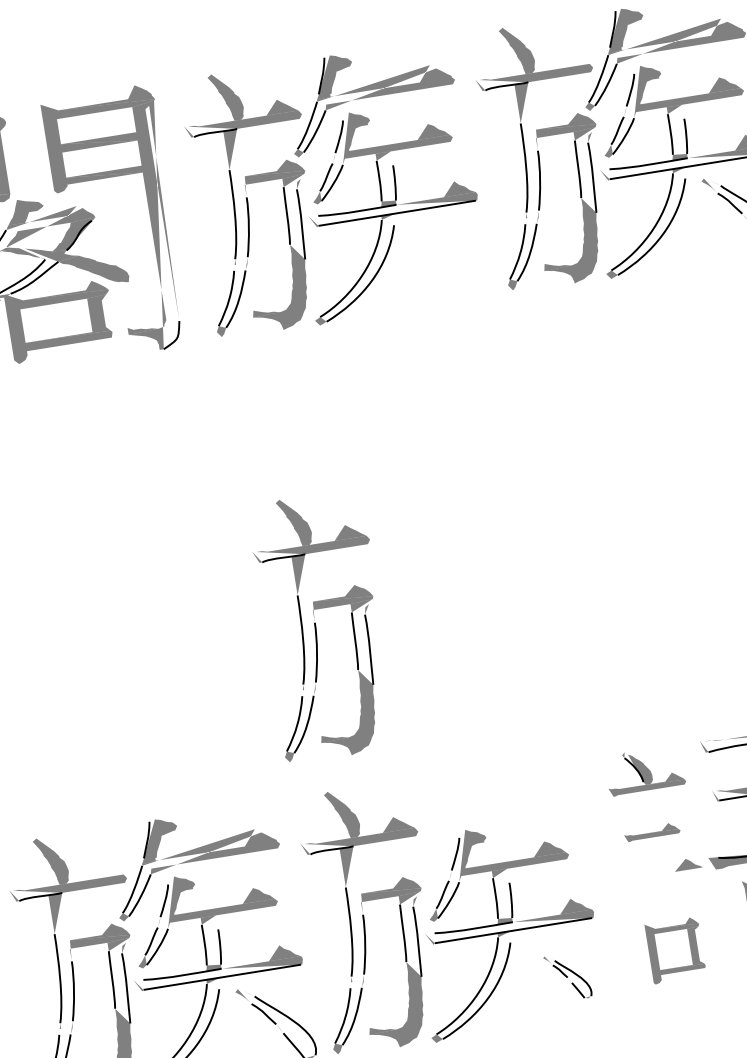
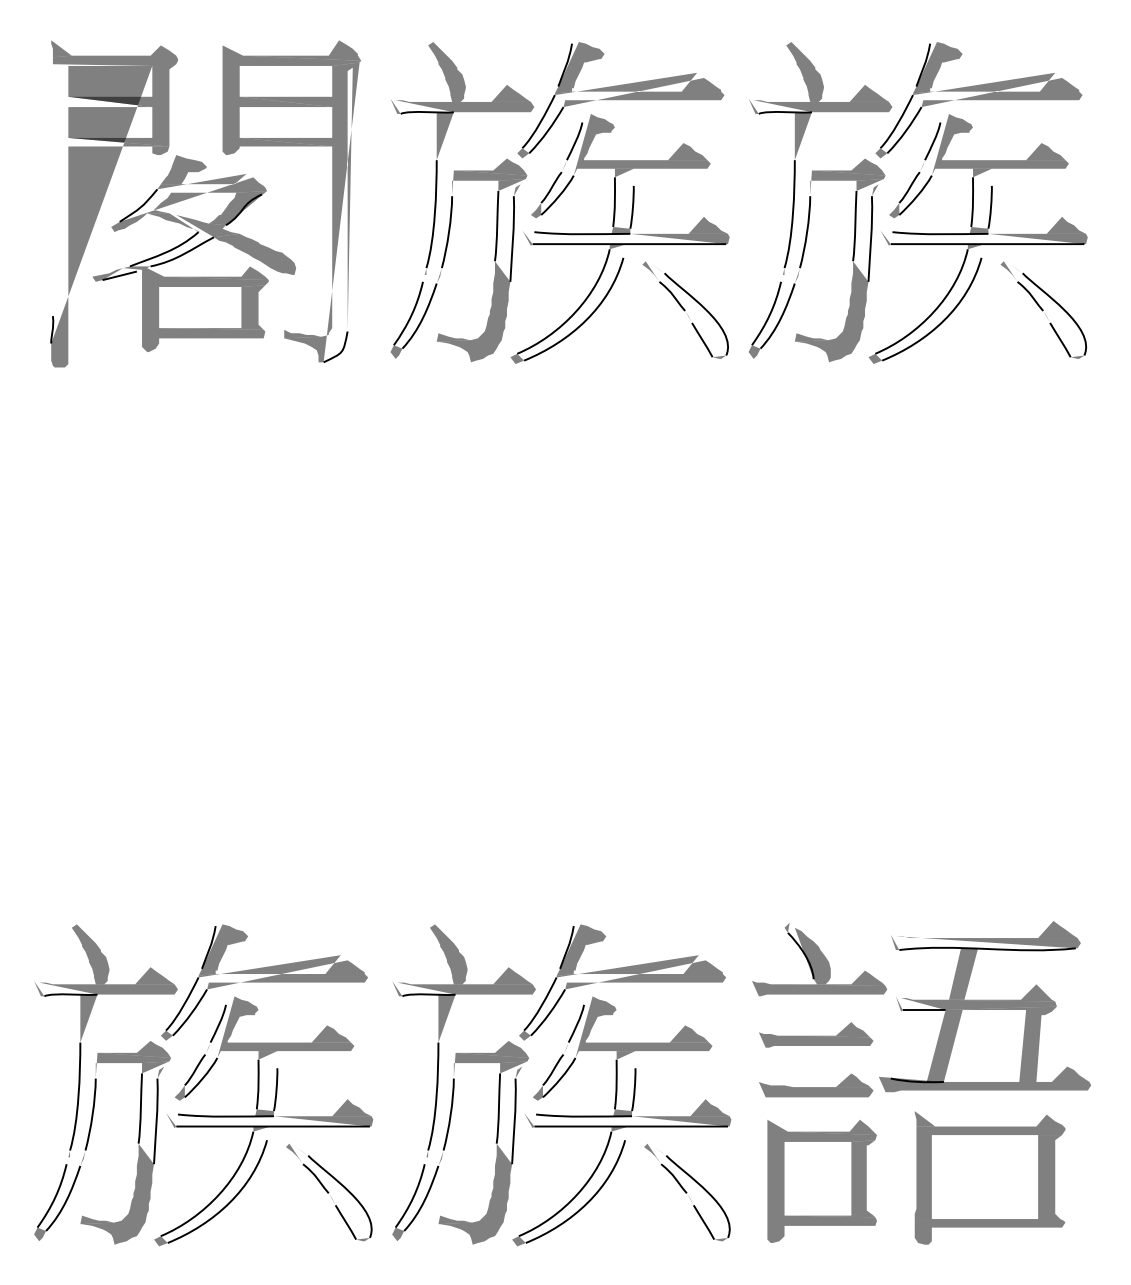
fill: (559, 60) -> (853, 92), added
part: (451, 259) -> (685, 309), added
part: (315, 626) -> (452, 724), removed
part: (644, 770) -> (819, 959), size x1.43
part: (487, 814) -> (622, 982), added
part: (652, 831) -> (816, 1034), size x1.67
fill: (93, 871) -> (139, 975), added
fill: (658, 876) -> (815, 1089), added
part: (675, 950) -> (821, 1181), size x1.67
part: (567, 976) -> (687, 1192), size x1.67

